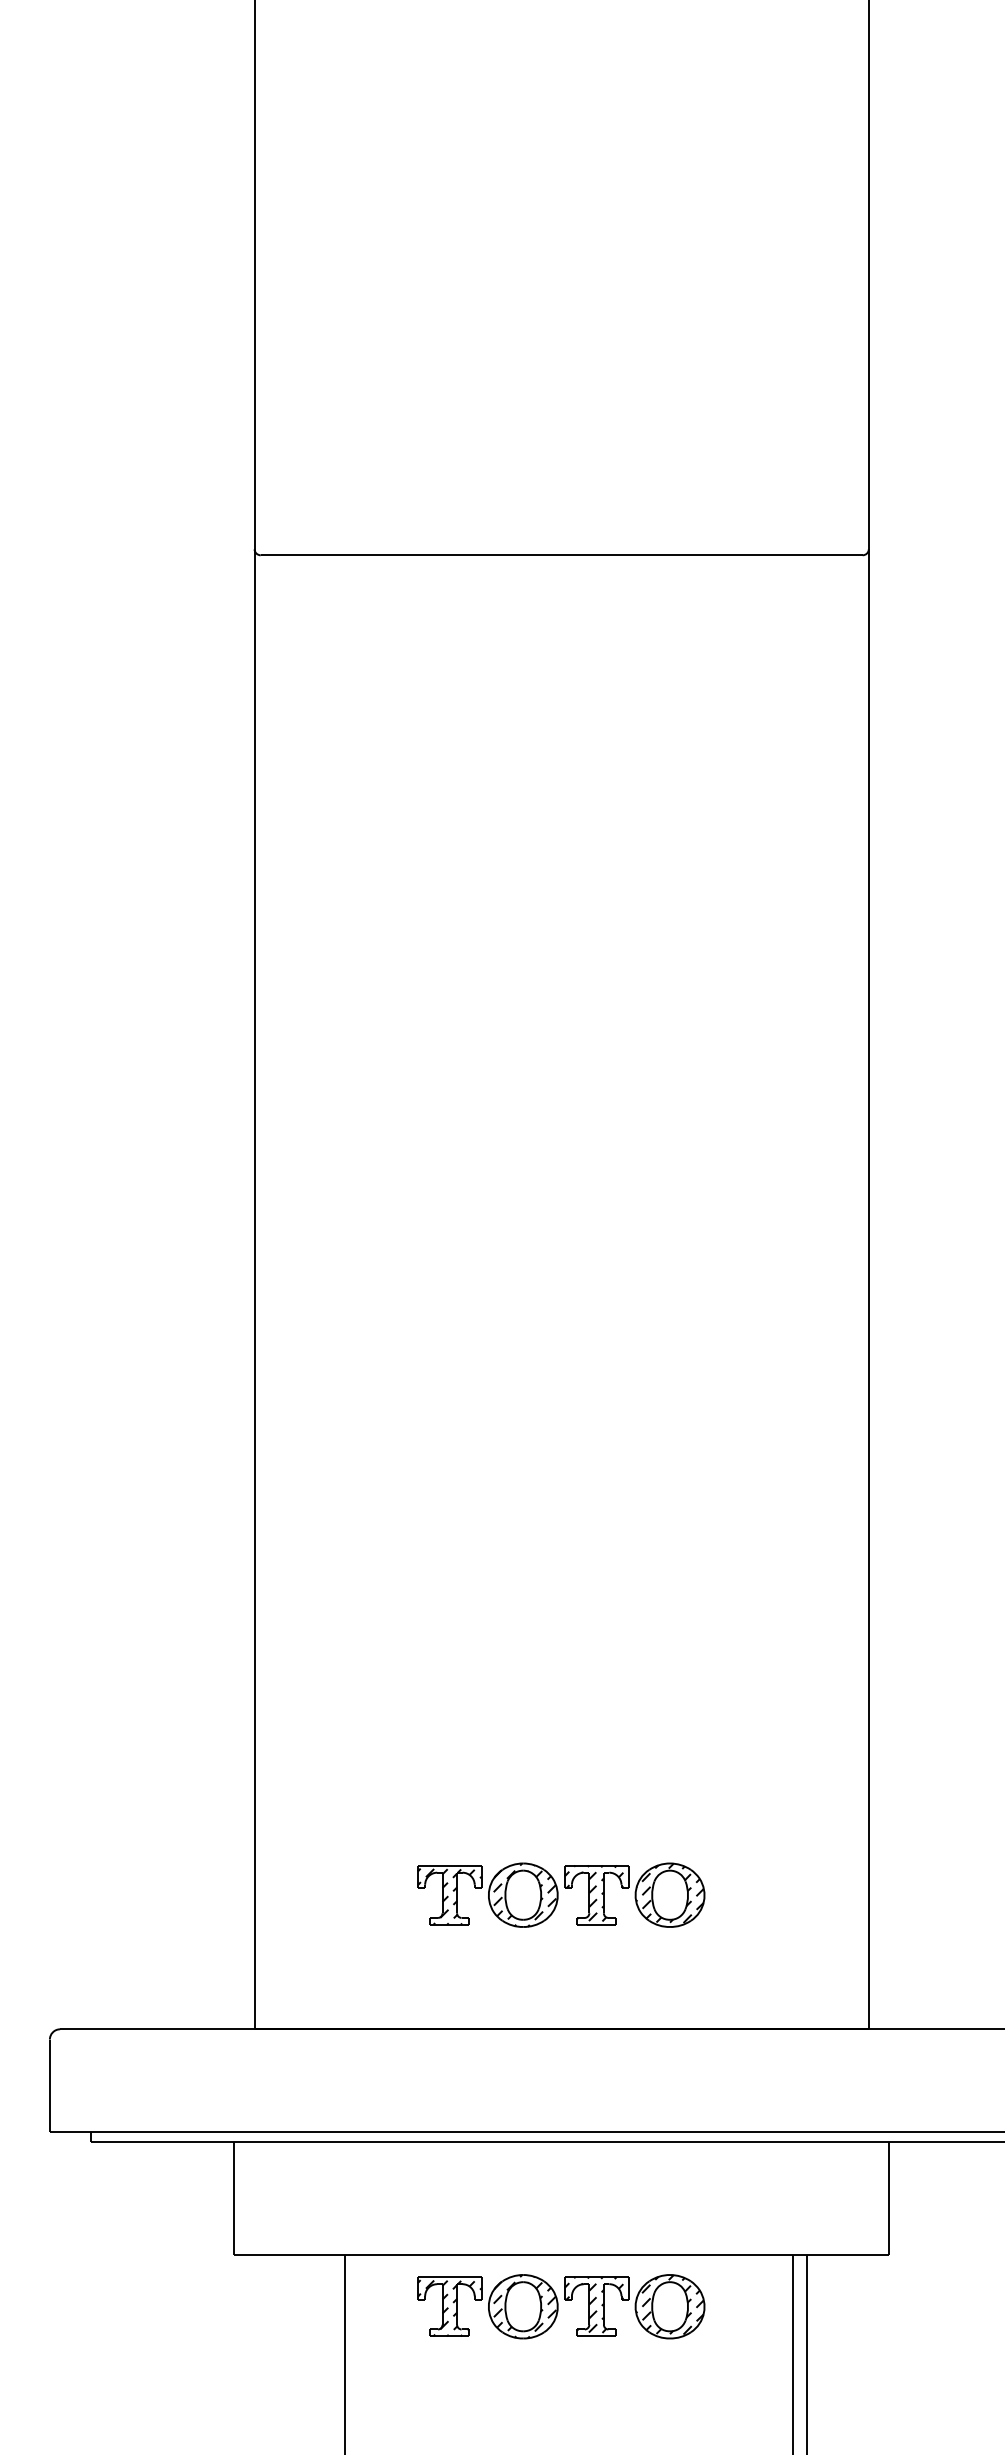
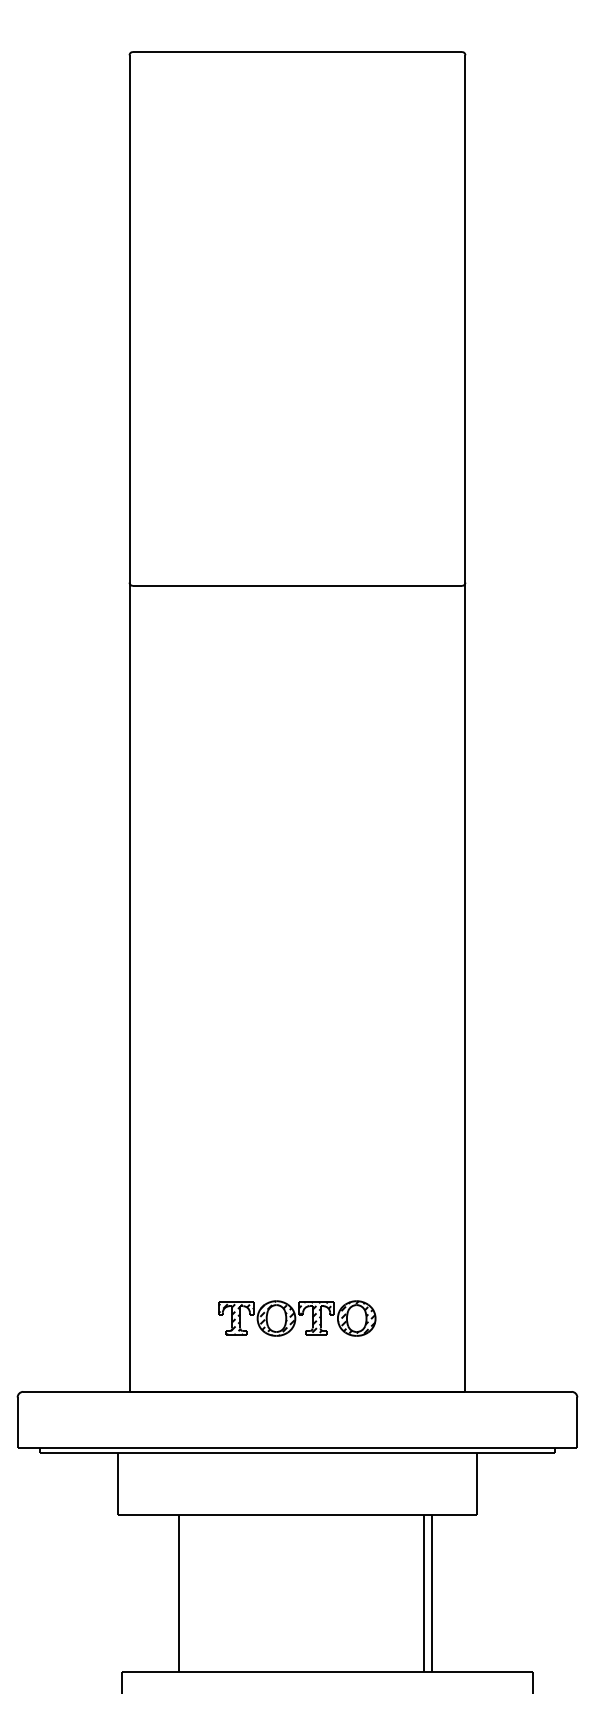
part: (561, 2306) -> (297, 1543), removed

